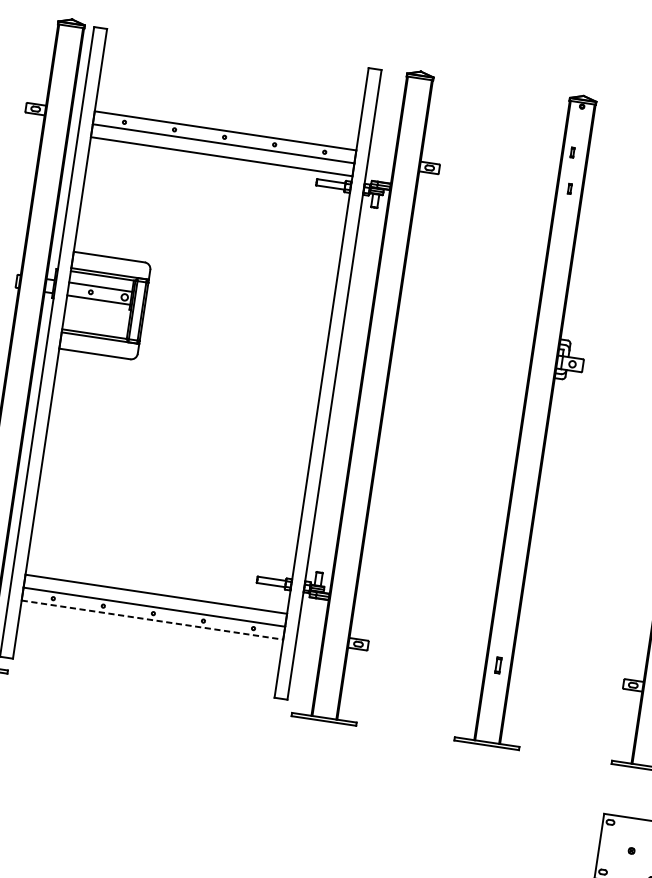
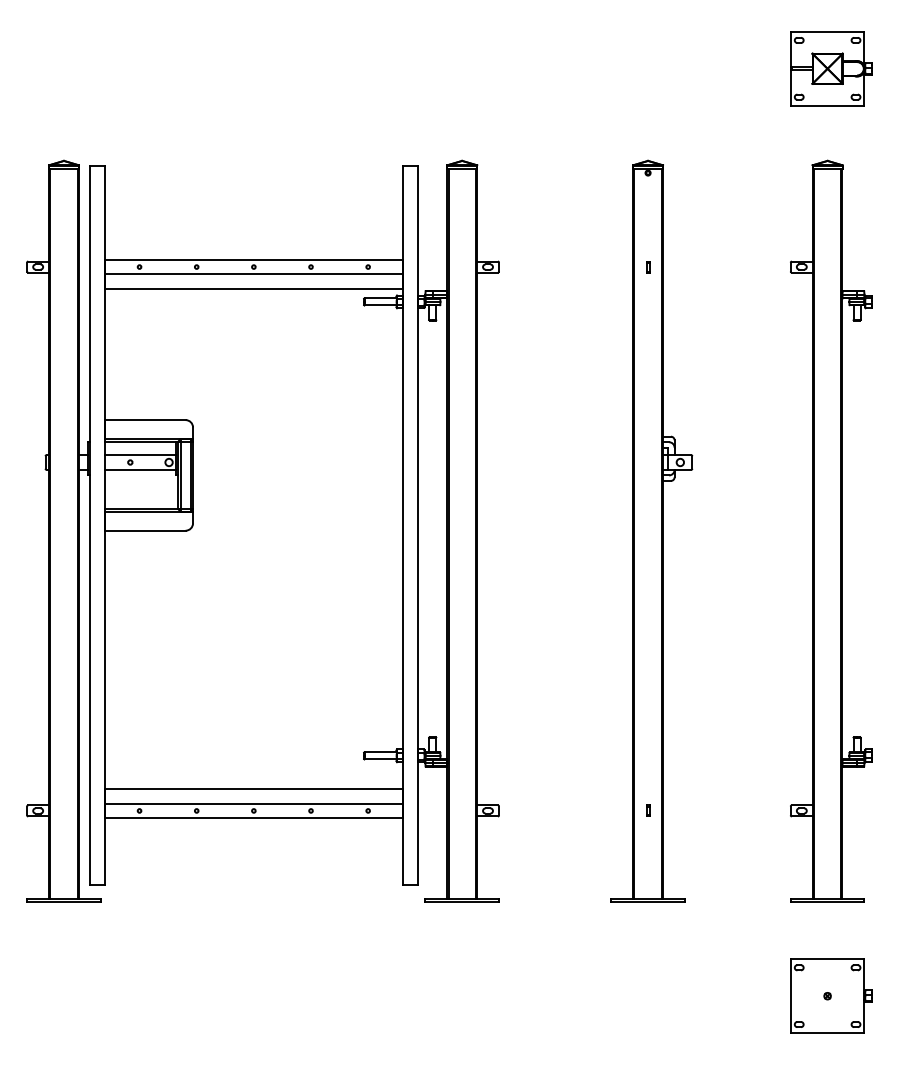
part: (572, 153) -> (645, 226), removed
line: (152, 620) -> (254, 818), dashed -> solid
part: (499, 664) -> (648, 810), size x0.62

